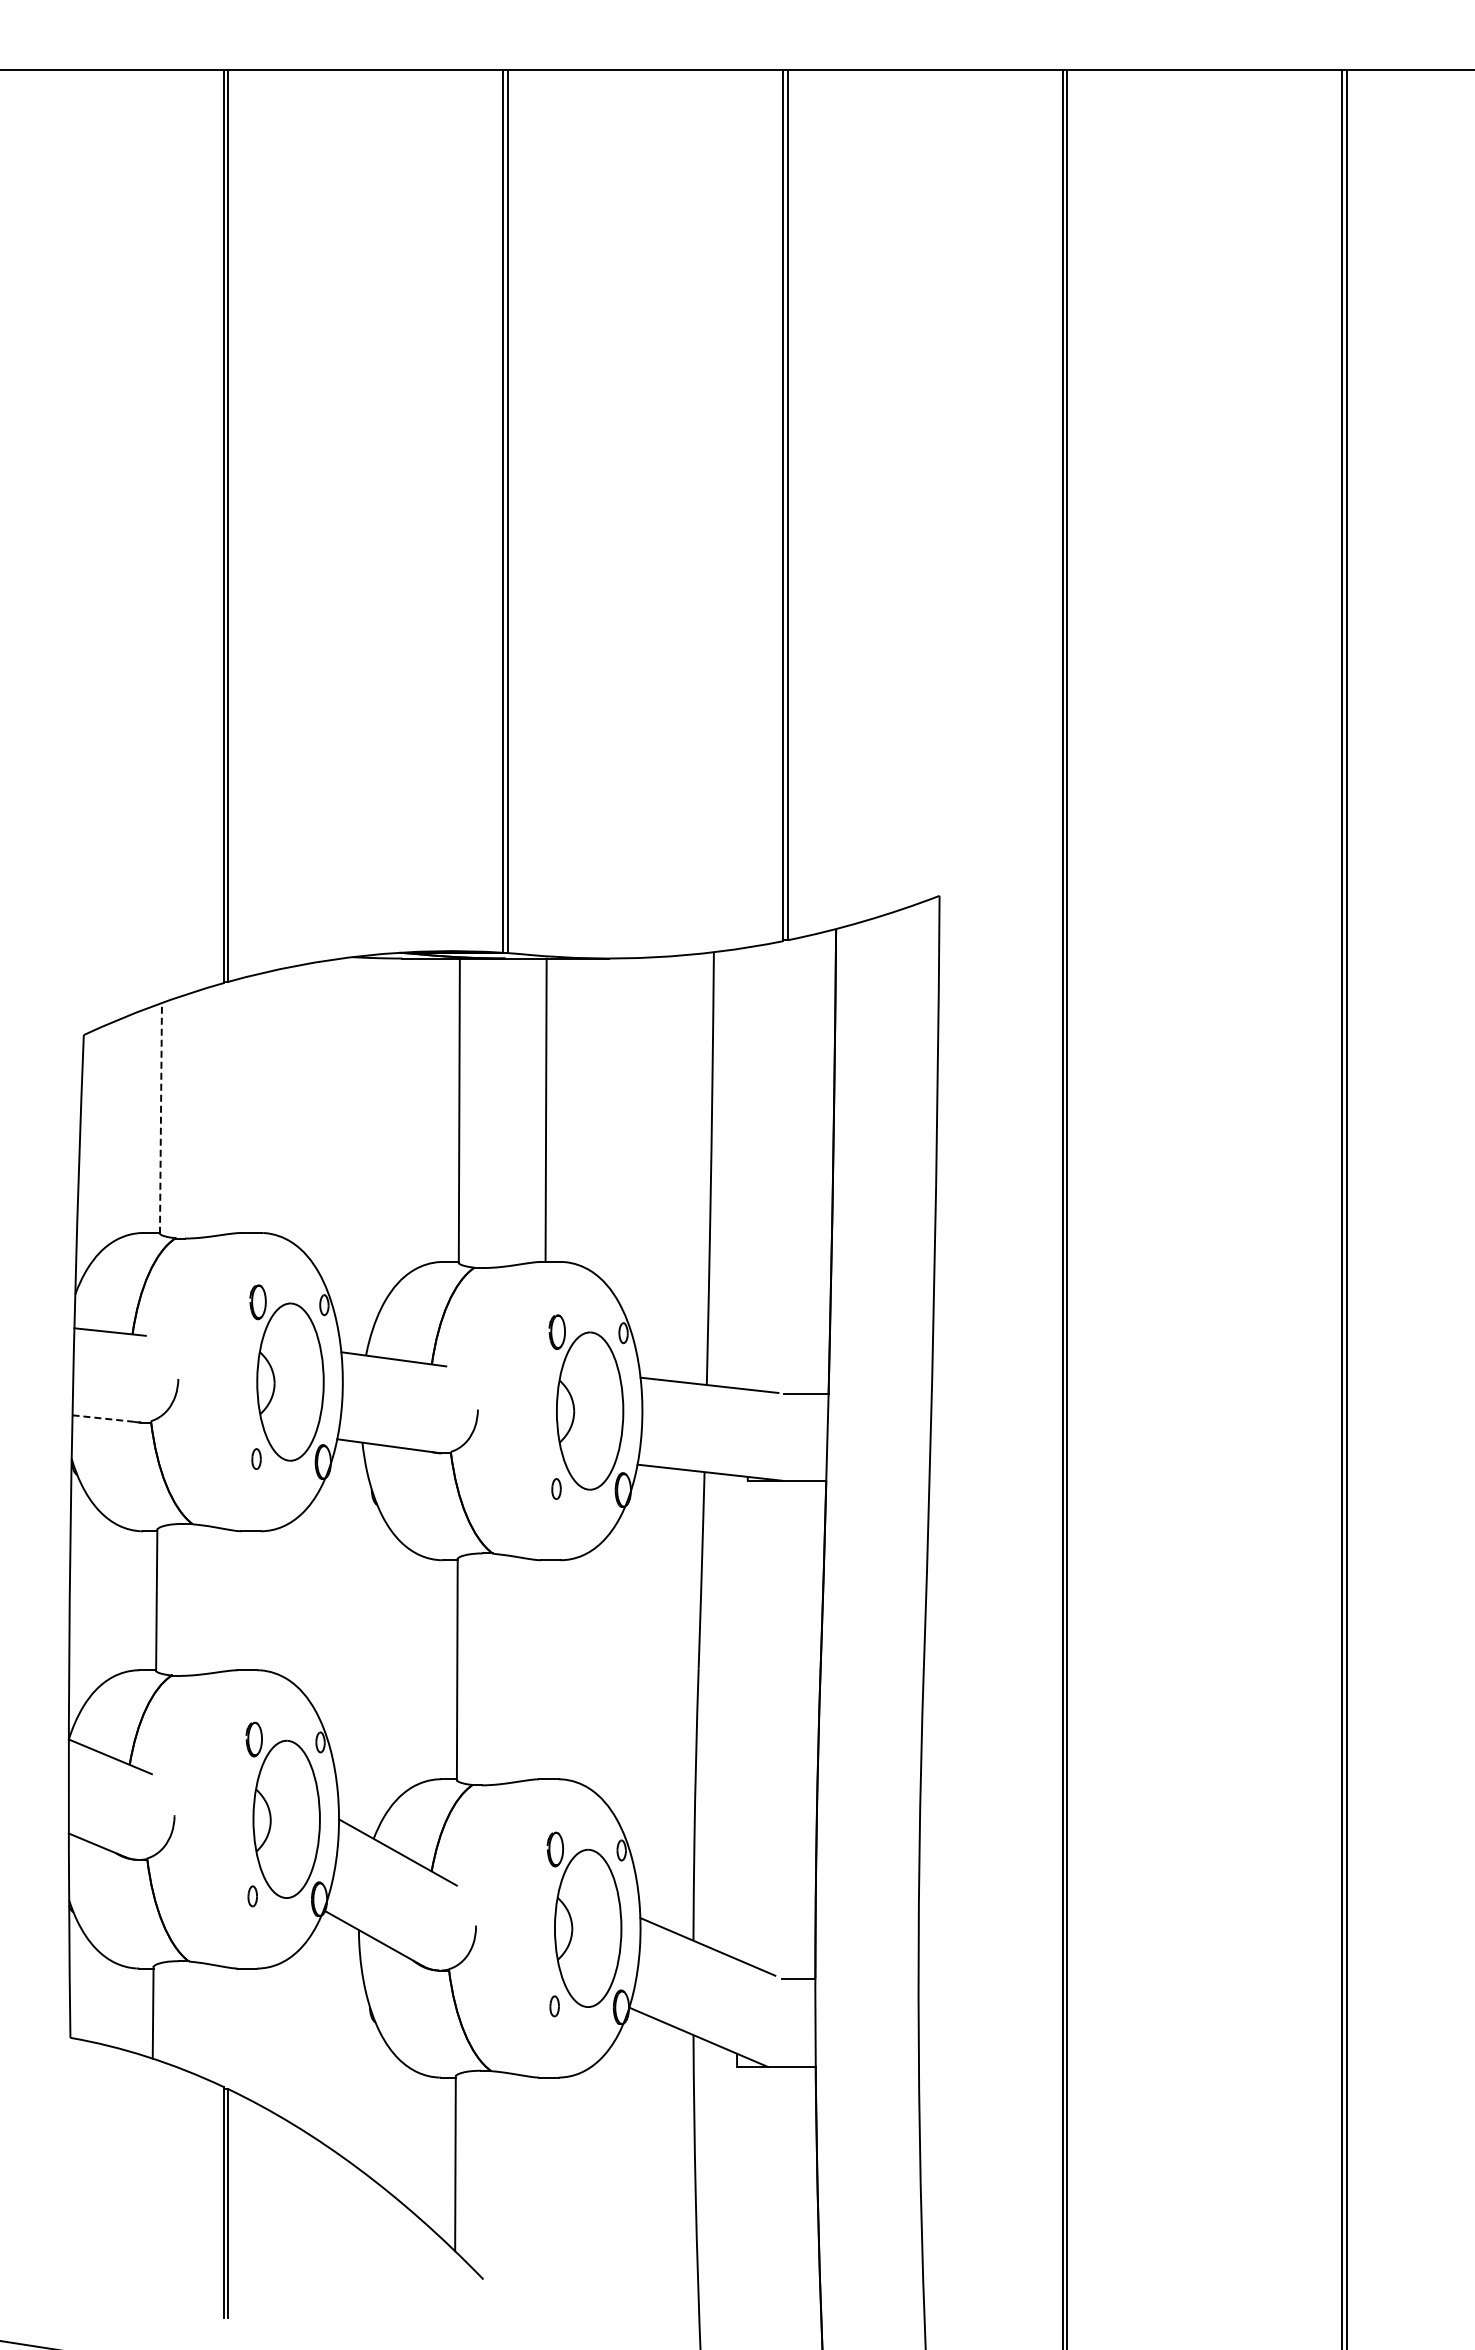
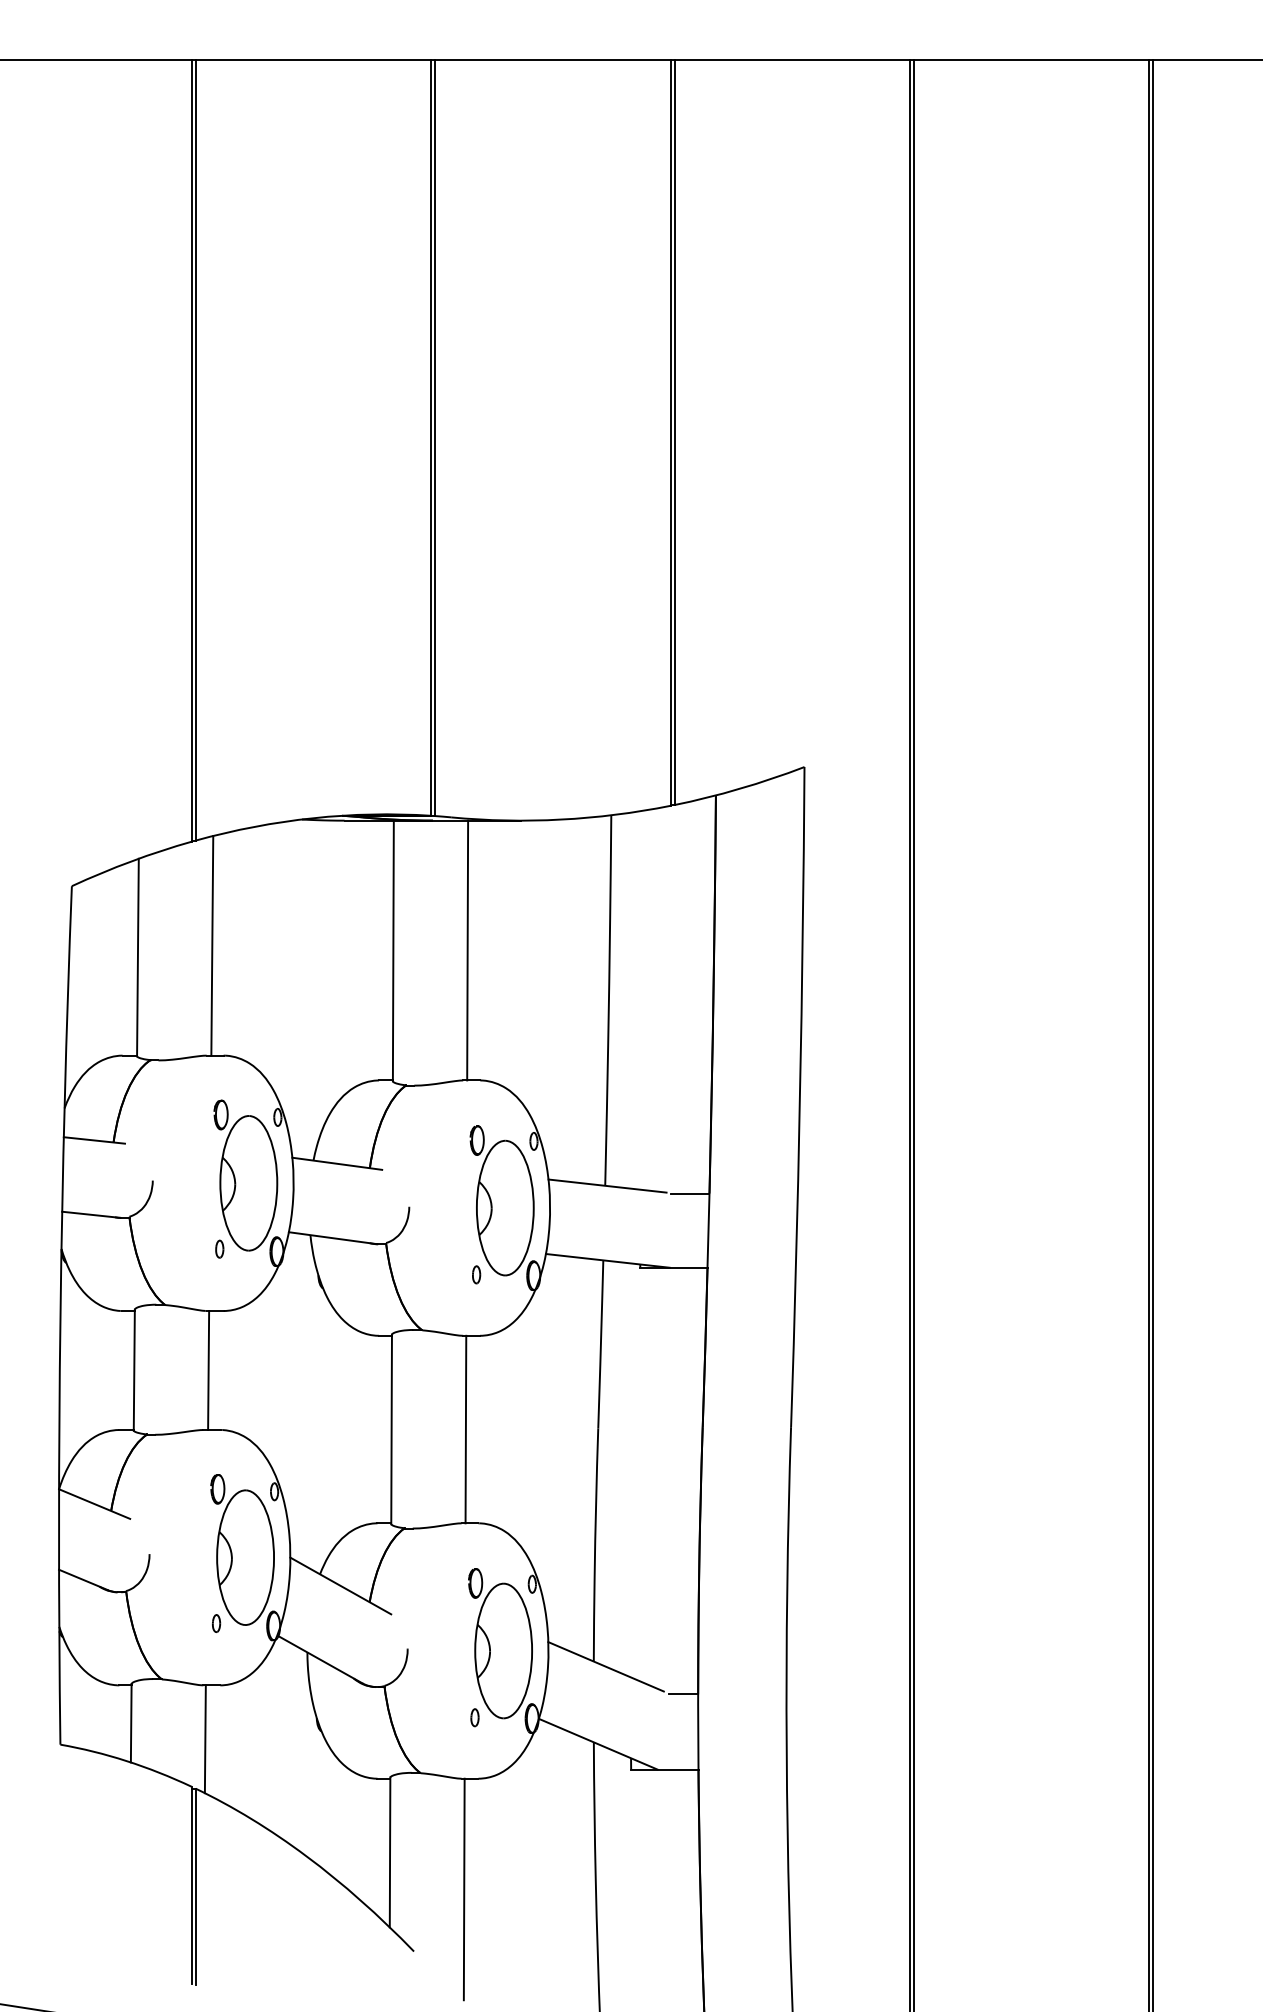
line: (247, 1104) -> (212, 945), added
line: (160, 1117) -> (137, 956), dashed -> solid
line: (106, 1418) -> (91, 1214), dashed -> solid
line: (243, 1600) -> (208, 1370), added
line: (543, 1669) -> (465, 1429), added
line: (239, 2031) -> (205, 1739), added
line: (541, 2206) -> (463, 1889), added

